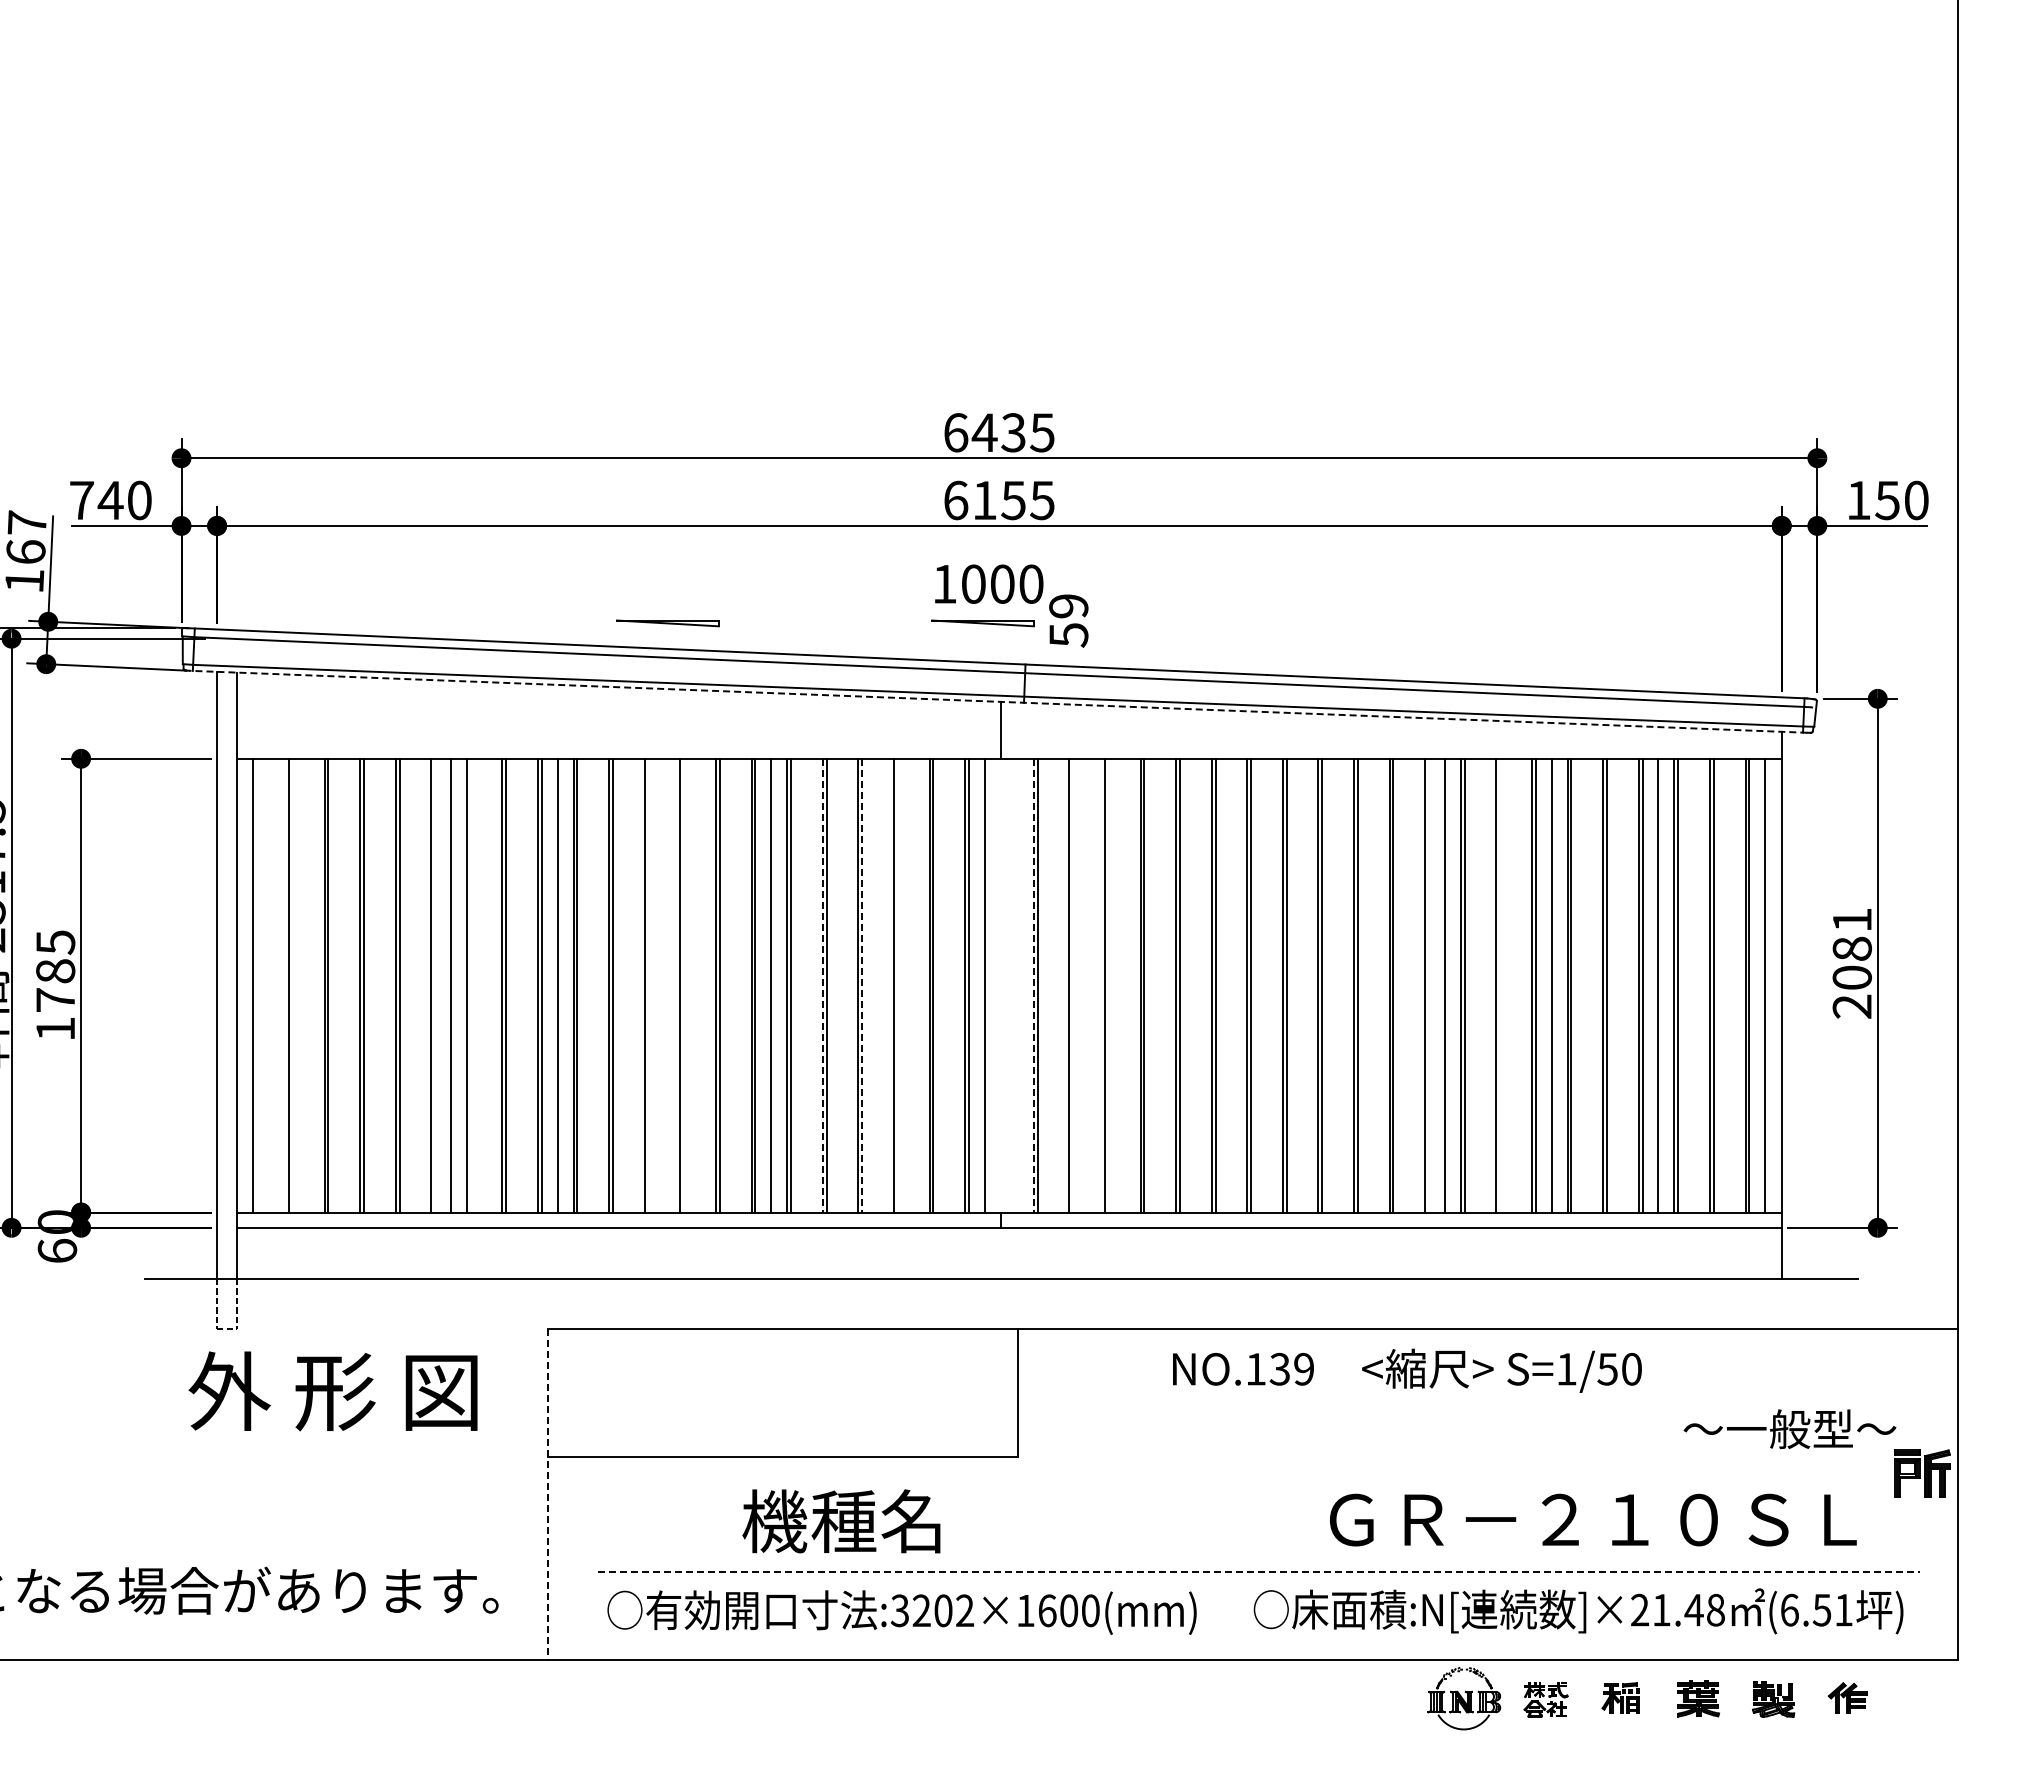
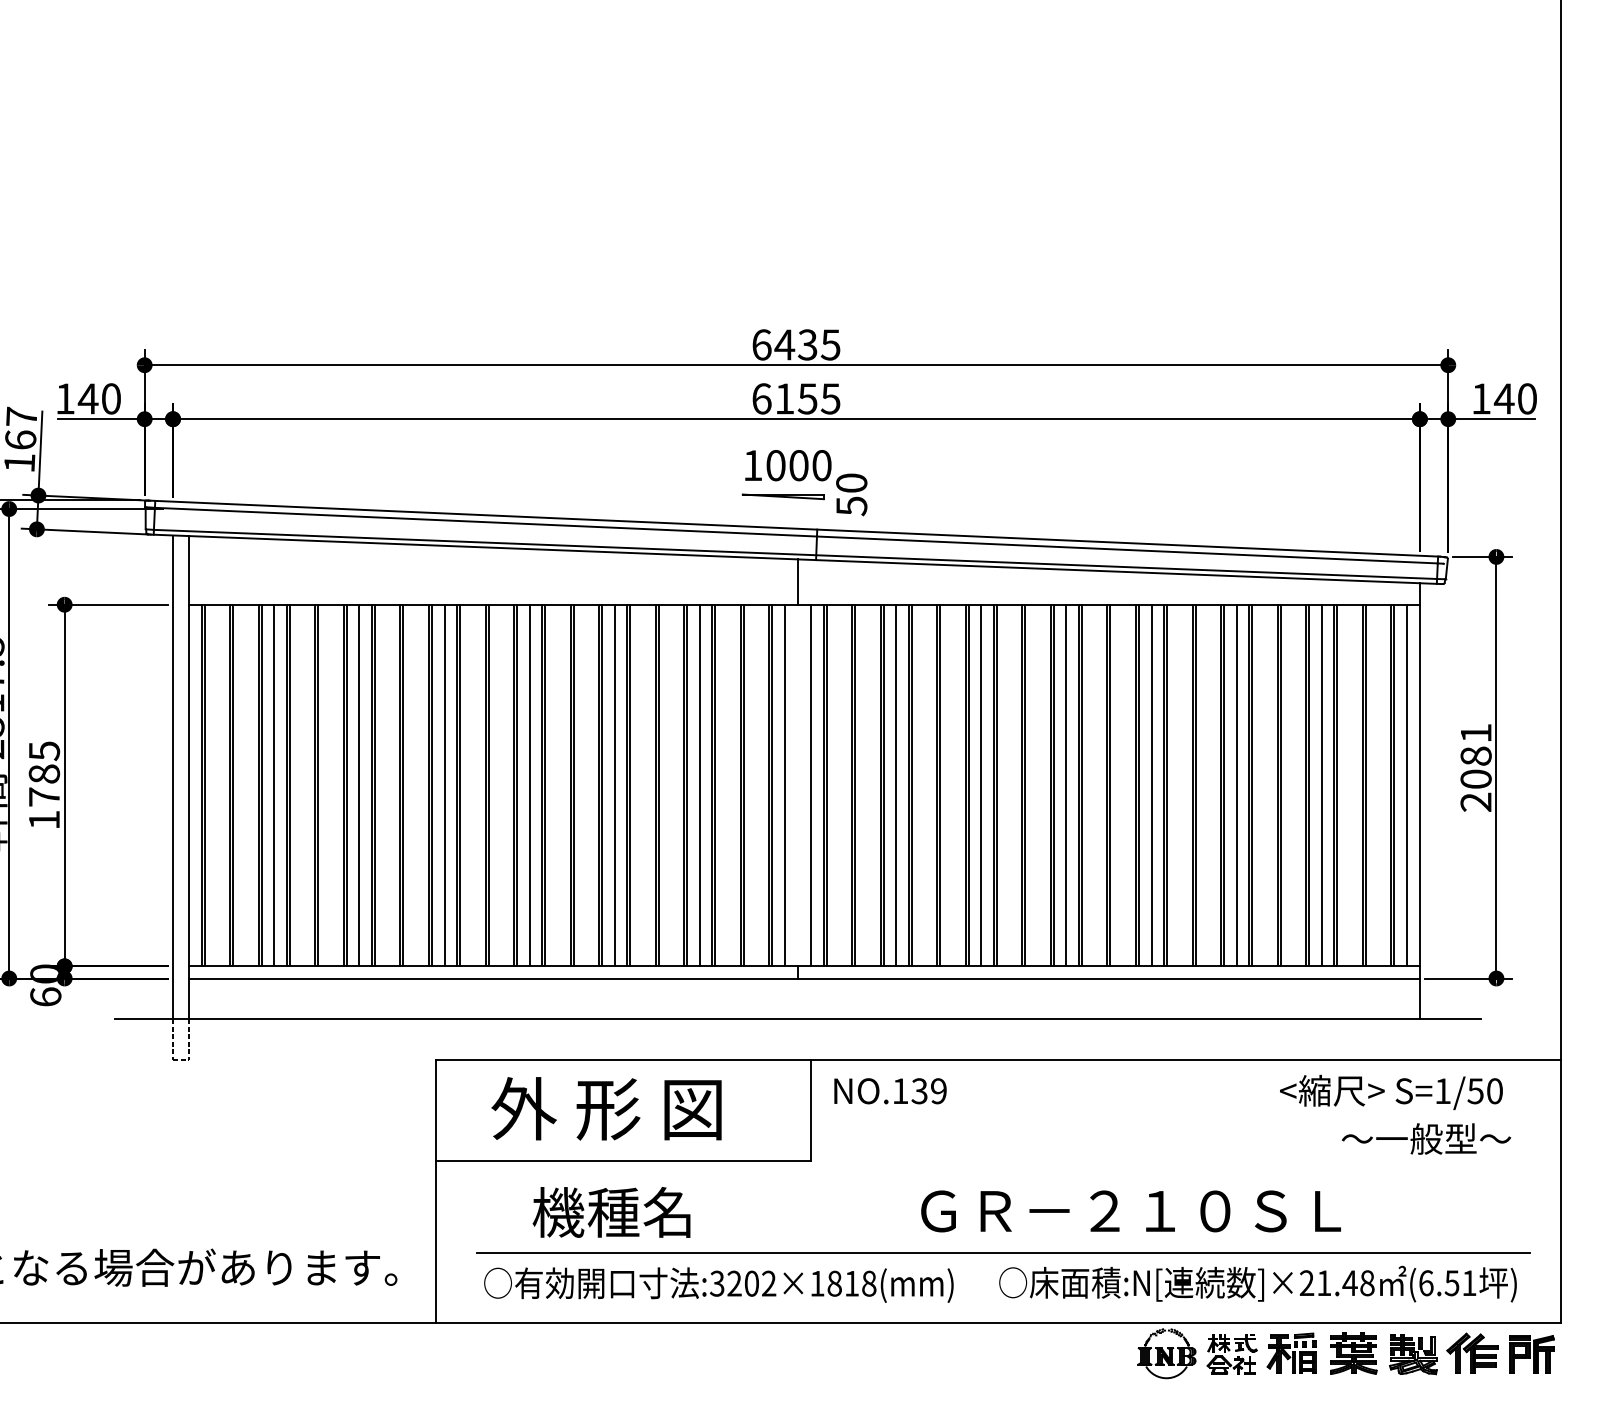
text: (82, 500) -> (65, 398), 740 -> 140
text: (1887, 500) -> (1504, 398), 150 -> 140
text: (1068, 606) -> (851, 483), 59 -> 50
part: (667, 623) -> (531, 496), removed
line: (998, 701) -> (795, 559), dashed -> solid
line: (257, 985) -> (205, 785), added
line: (292, 985) -> (233, 785), added
line: (344, 985) -> (274, 785), added
line: (435, 985) -> (347, 785), added
line: (470, 985) -> (374, 785), added
line: (648, 985) -> (516, 785), added
line: (664, 985) -> (529, 785), added
line: (684, 985) -> (545, 785), added
line: (822, 985) -> (655, 785), dashed -> solid
line: (862, 985) -> (687, 785), dashed -> solid
line: (878, 985) -> (700, 785), added
line: (897, 985) -> (715, 785), added
line: (1017, 985) -> (810, 785), added
line: (1033, 985) -> (823, 785), dashed -> solid
line: (1073, 985) -> (855, 785), added
line: (1108, 985) -> (883, 785), added
line: (1124, 985) -> (896, 785), added
line: (1231, 985) -> (981, 785), added
line: (1338, 985) -> (1066, 785), added
line: (1429, 985) -> (1139, 785), added
line: (1500, 985) -> (1195, 785), added
text: (1243, 1369) -> (890, 1091), moved
text: (1501, 1370) -> (1391, 1092), moved
text: (332, 1391) -> (606, 1108), moved
part: (1922, 1473) -> (1532, 1354), moved
line: (547, 1495) -> (436, 1191), dashed -> solid
text: (1593, 1519) -> (1131, 1210), moved
text: (841, 1521) -> (611, 1212), moved
line: (1259, 1572) -> (1003, 1253), dashed -> solid
text: (1068, 1610) -> (851, 1283), :3202×1600(mm) -> :3202×1818(mm)
part: (1620, 1697) -> (1291, 1352), size x1.67
part: (1847, 1697) -> (1472, 1352), size x1.67
part: (1698, 1698) -> (1353, 1353), size x1.43
part: (1545, 1699) -> (1231, 1354), size x1.43
part: (1773, 1699) -> (1413, 1354), size x1.43

